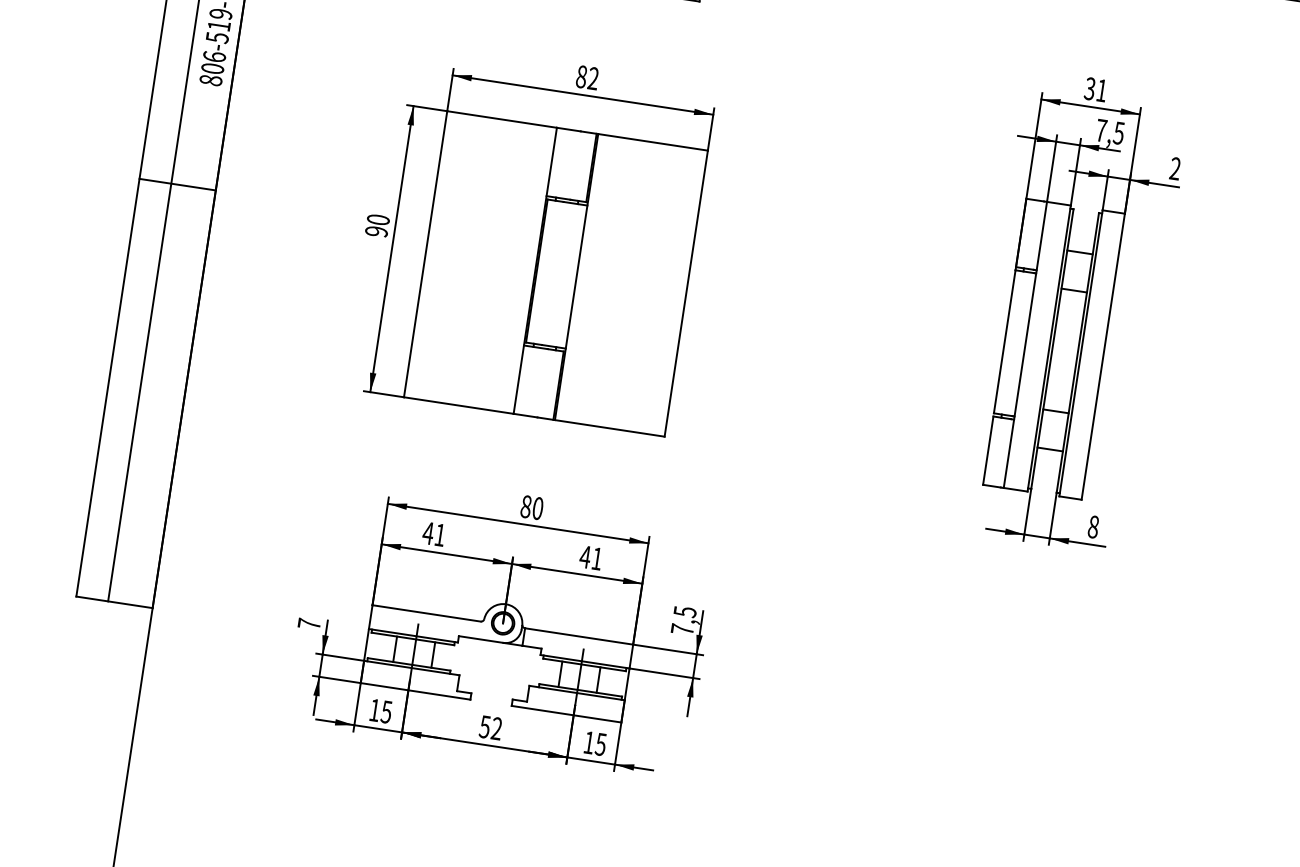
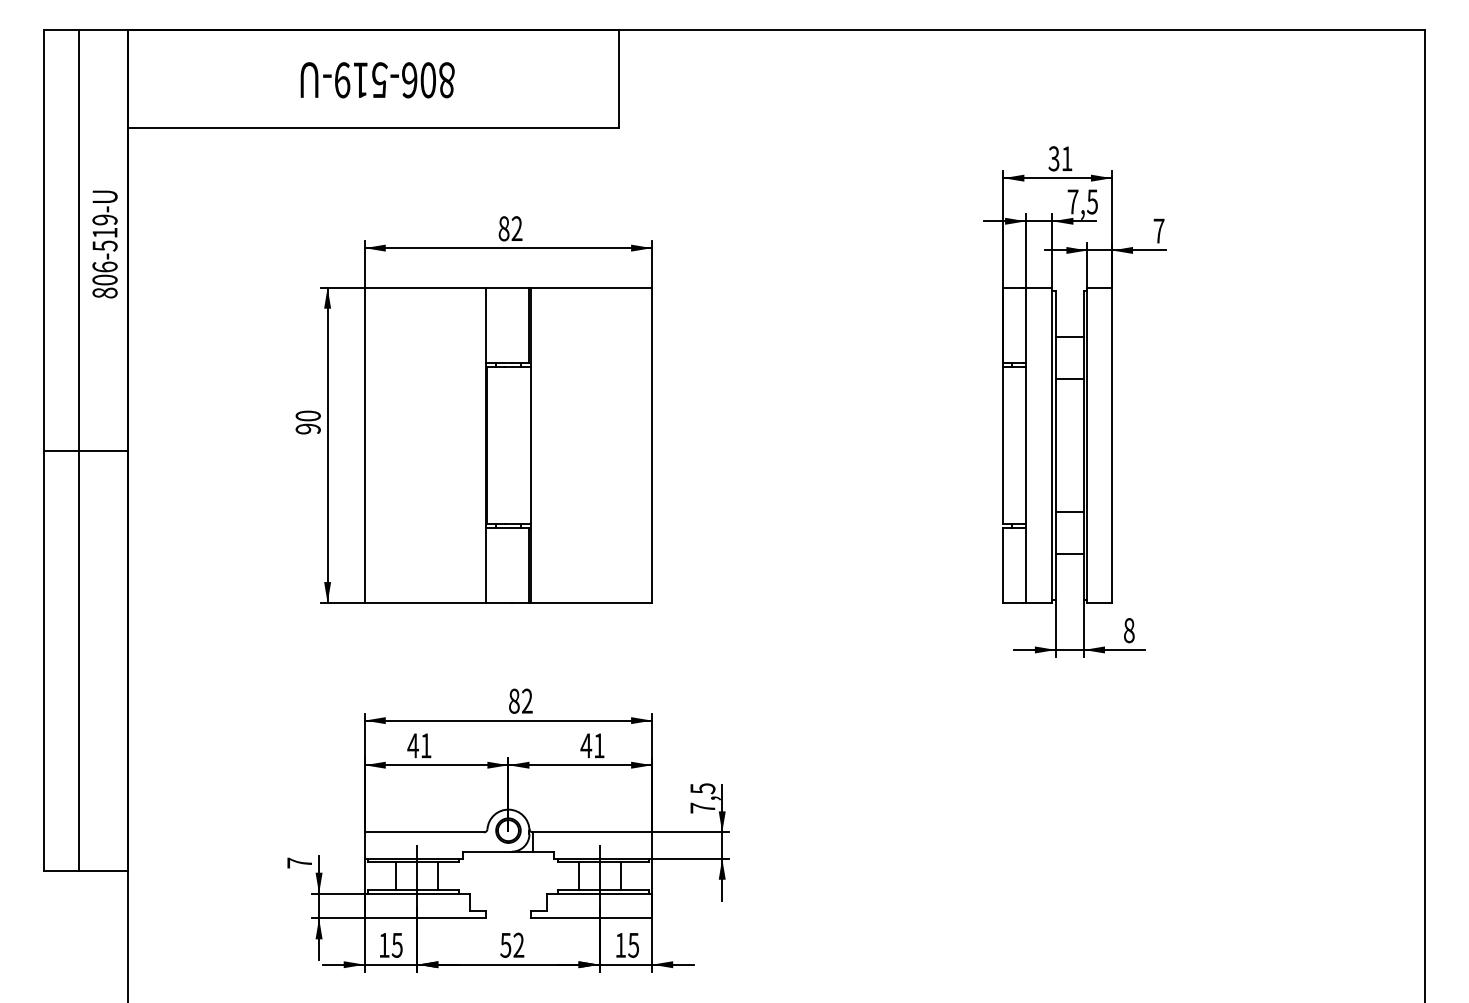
text: (1174, 168) -> (1158, 230), 2 -> 7
line: (178, 184) -> (86, 450), moved
text: (538, 507) -> (527, 700), 80 -> 82

